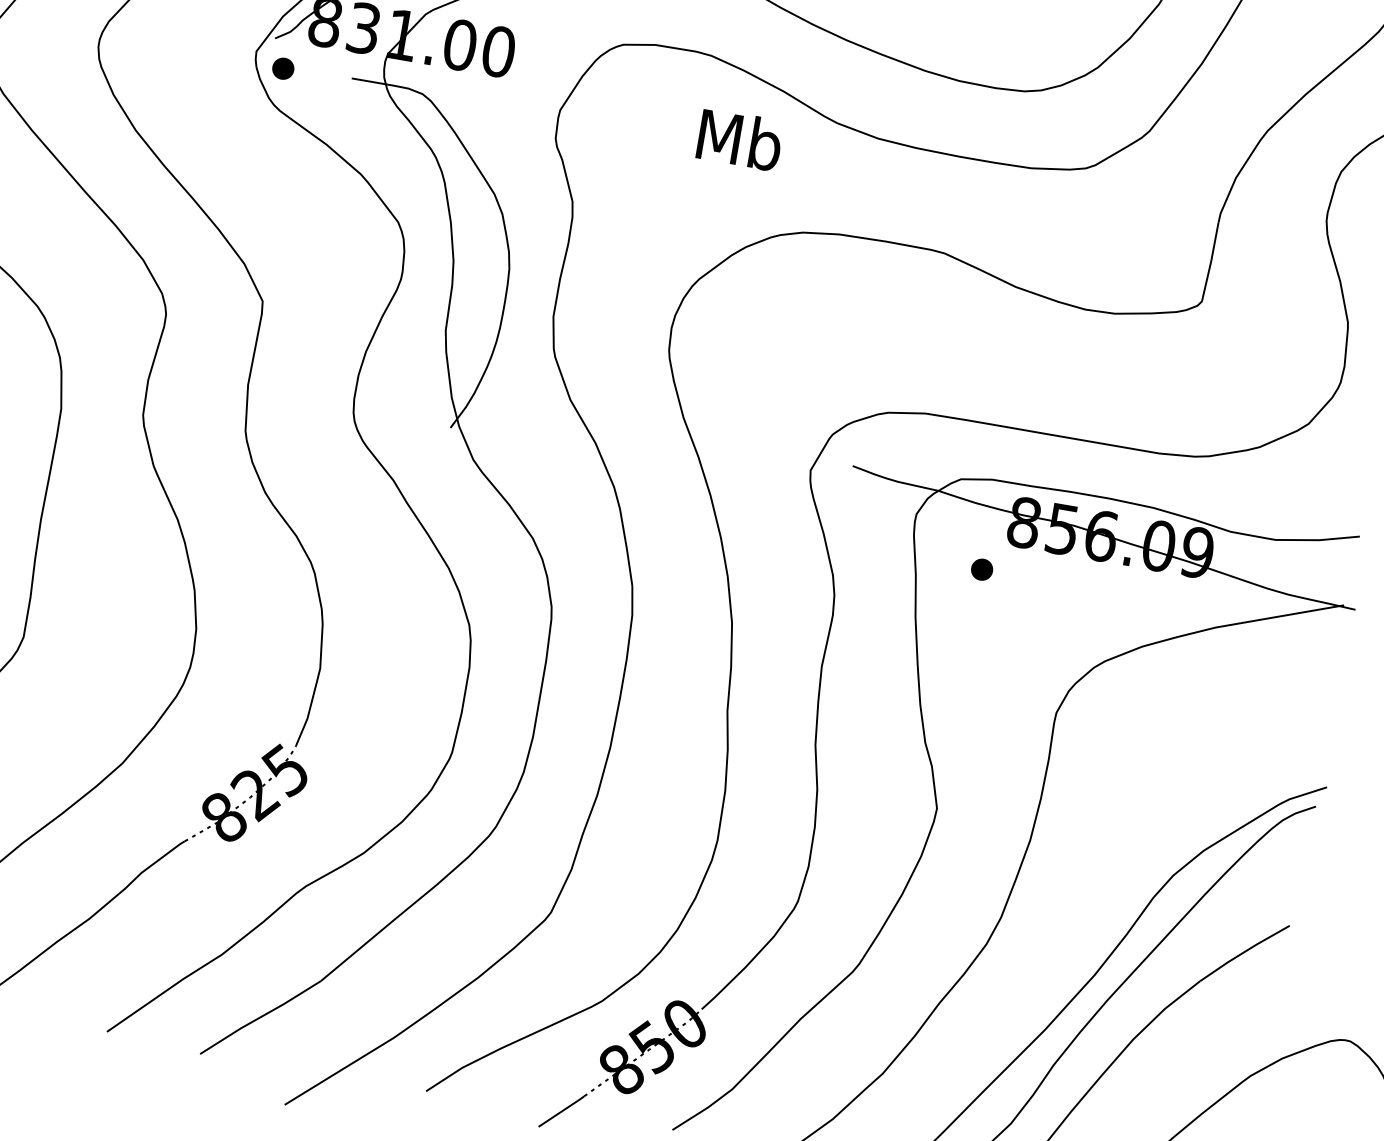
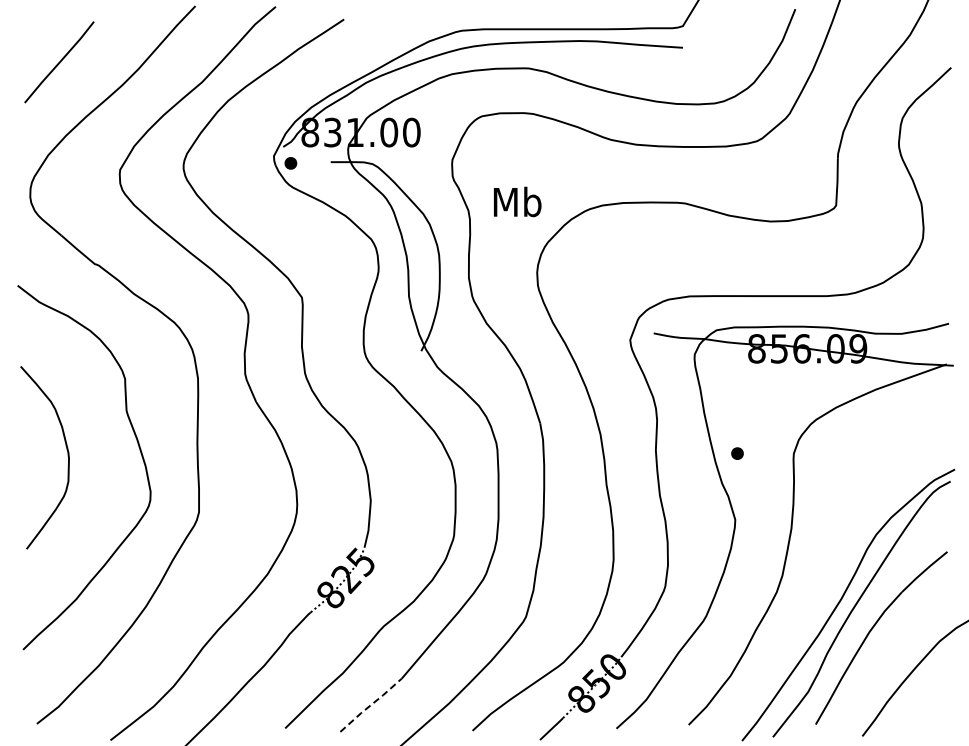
text: (739, 139) -> (517, 201), moved
part: (982, 569) -> (737, 453), moved
line: (261, 1016) -> (371, 704), solid -> dashed

